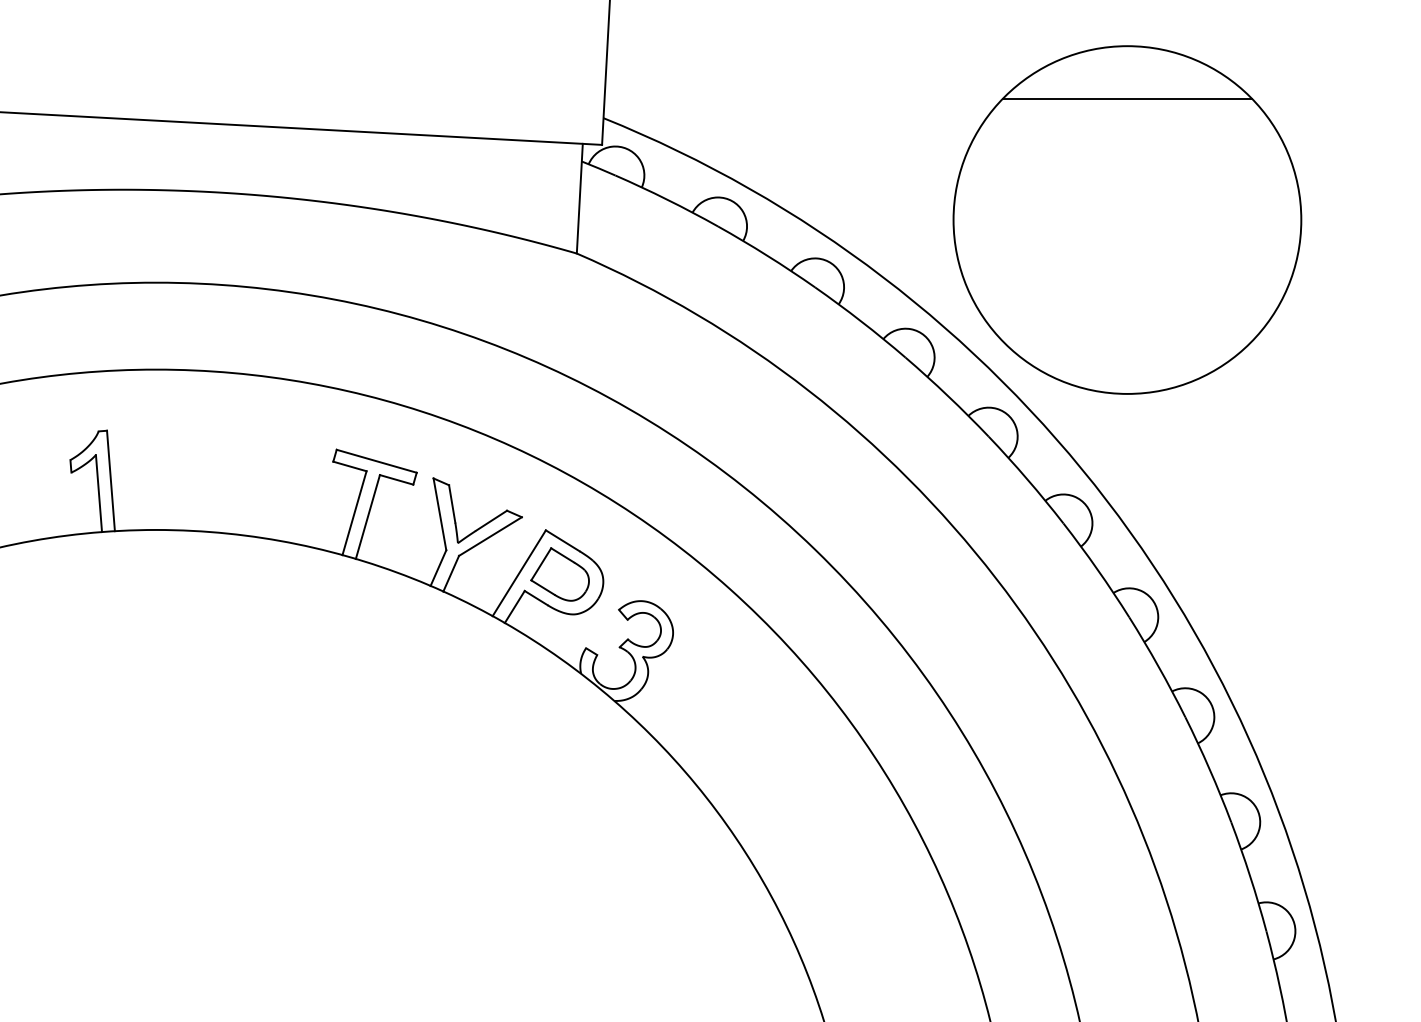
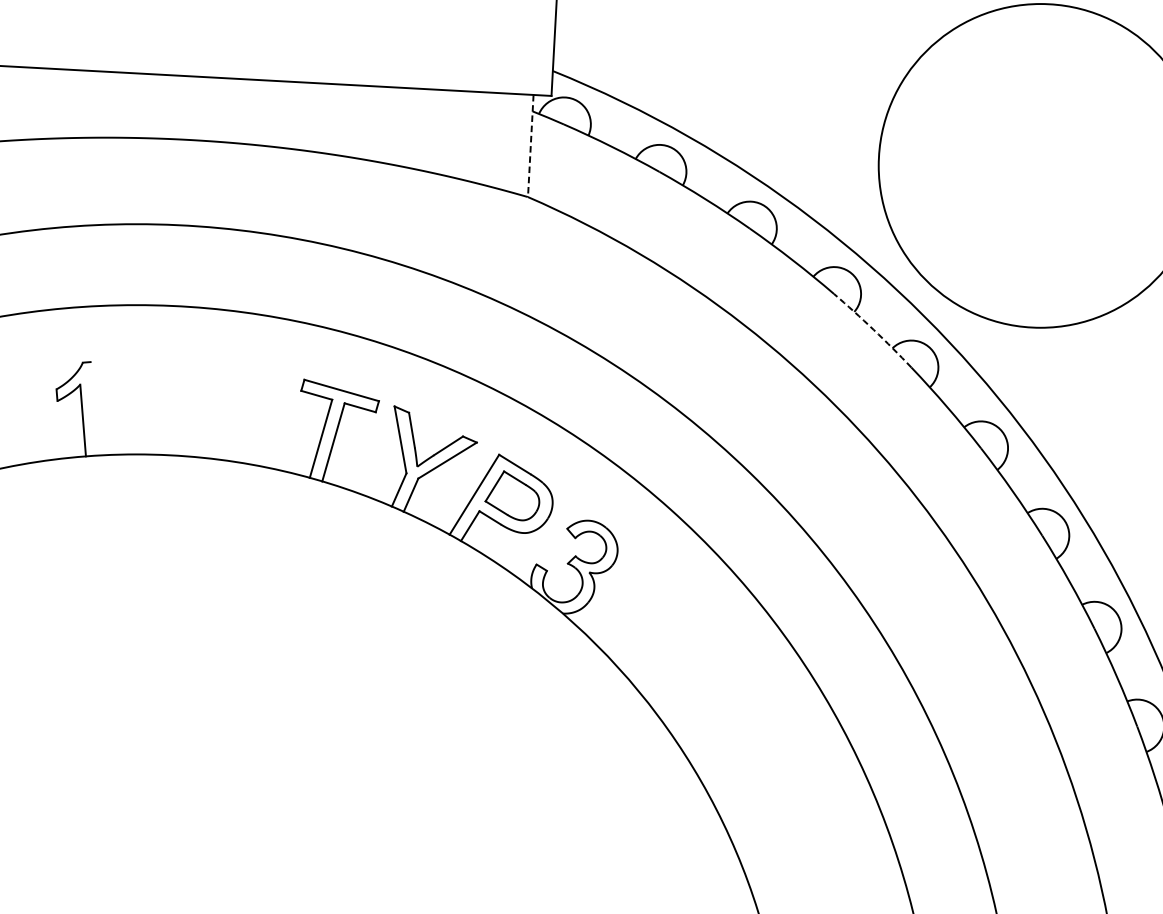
line: (1127, 99) -> (1040, 53), removed
line: (579, 198) -> (530, 145), solid -> dashed
arc: (948, 396) -> (874, 330), solid -> dashed
line: (110, 480) -> (93, 408), removed

